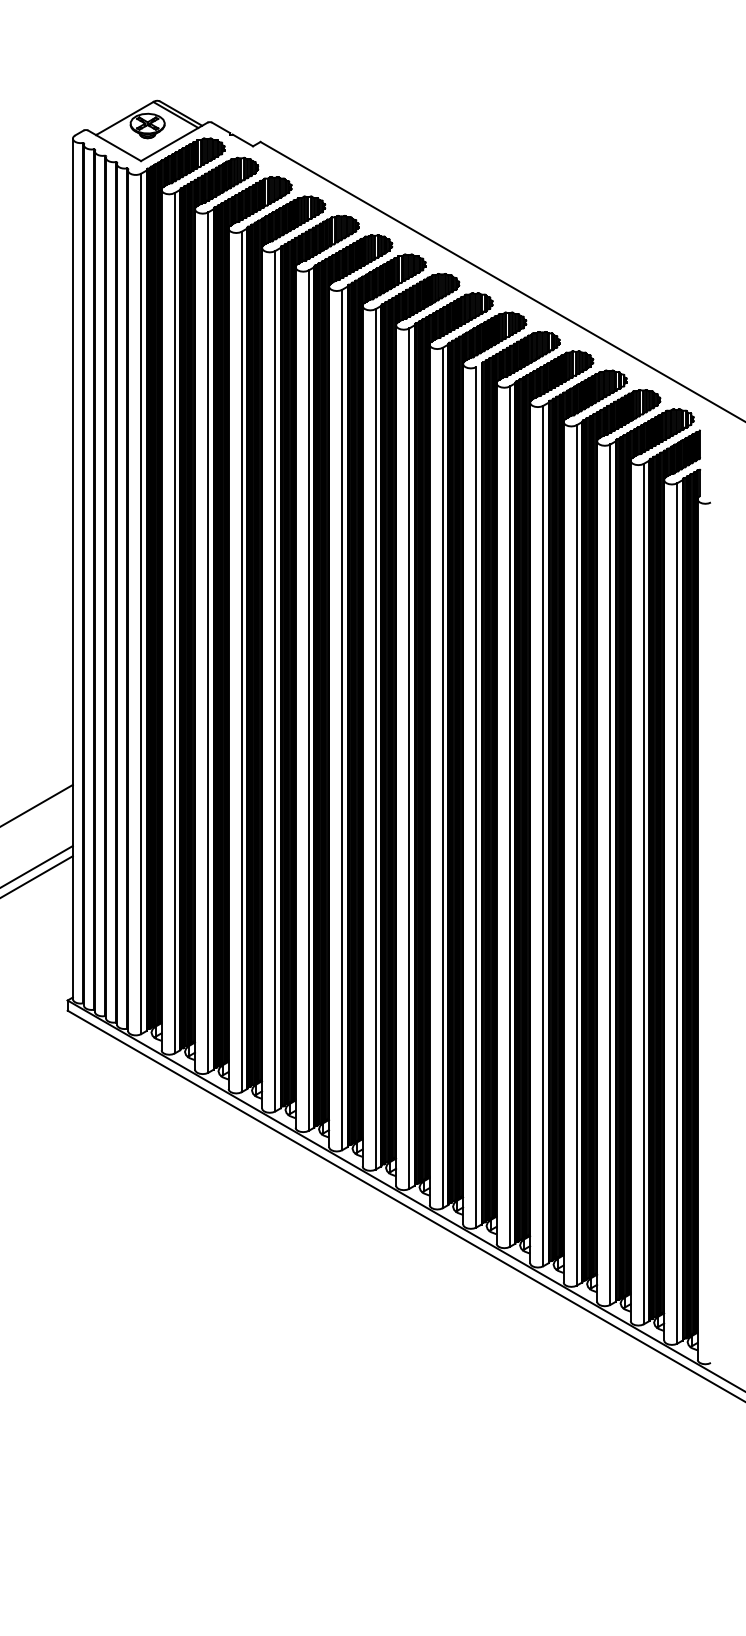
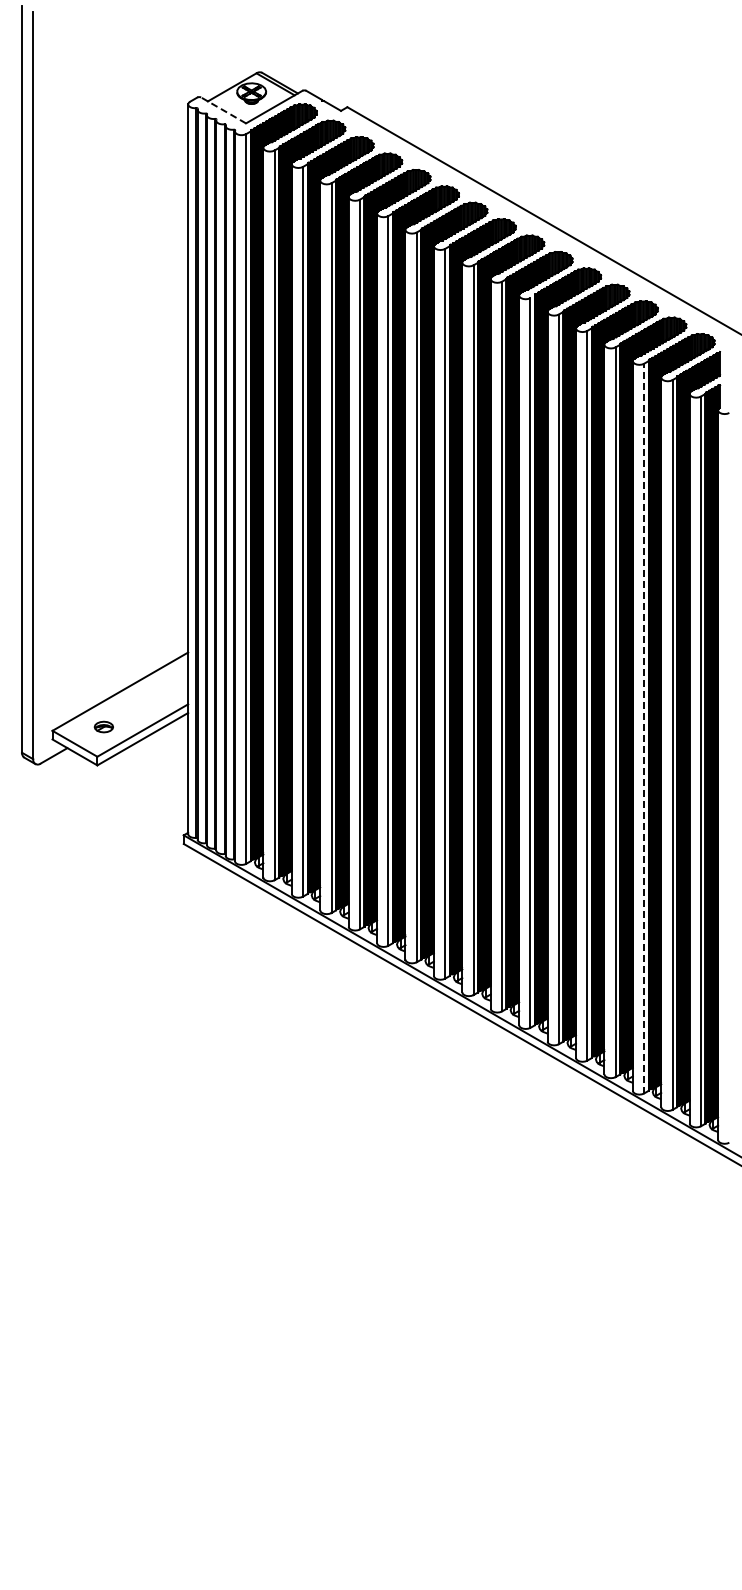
line: (114, 145) -> (223, 110), solid -> dashed
line: (610, 874) -> (644, 728), solid -> dashed

